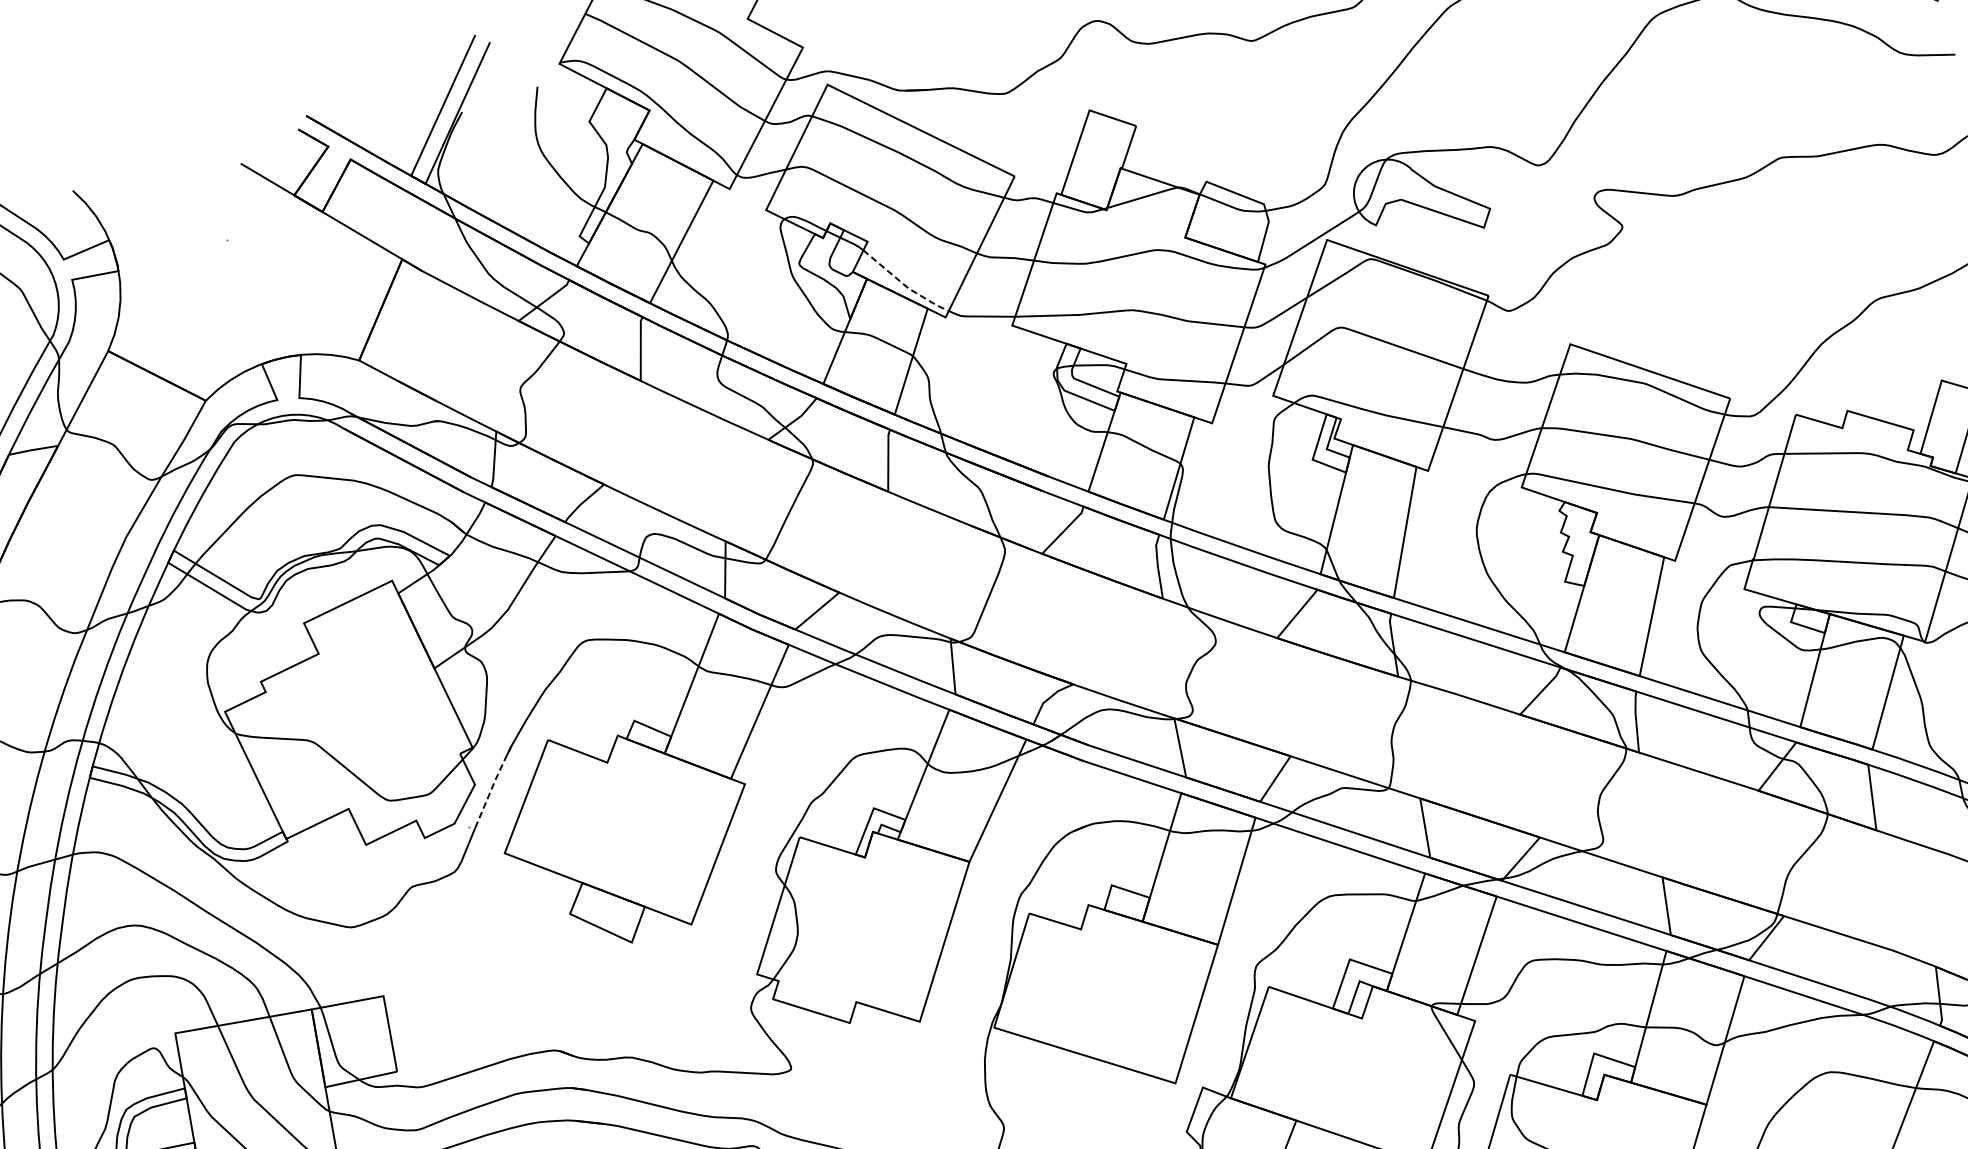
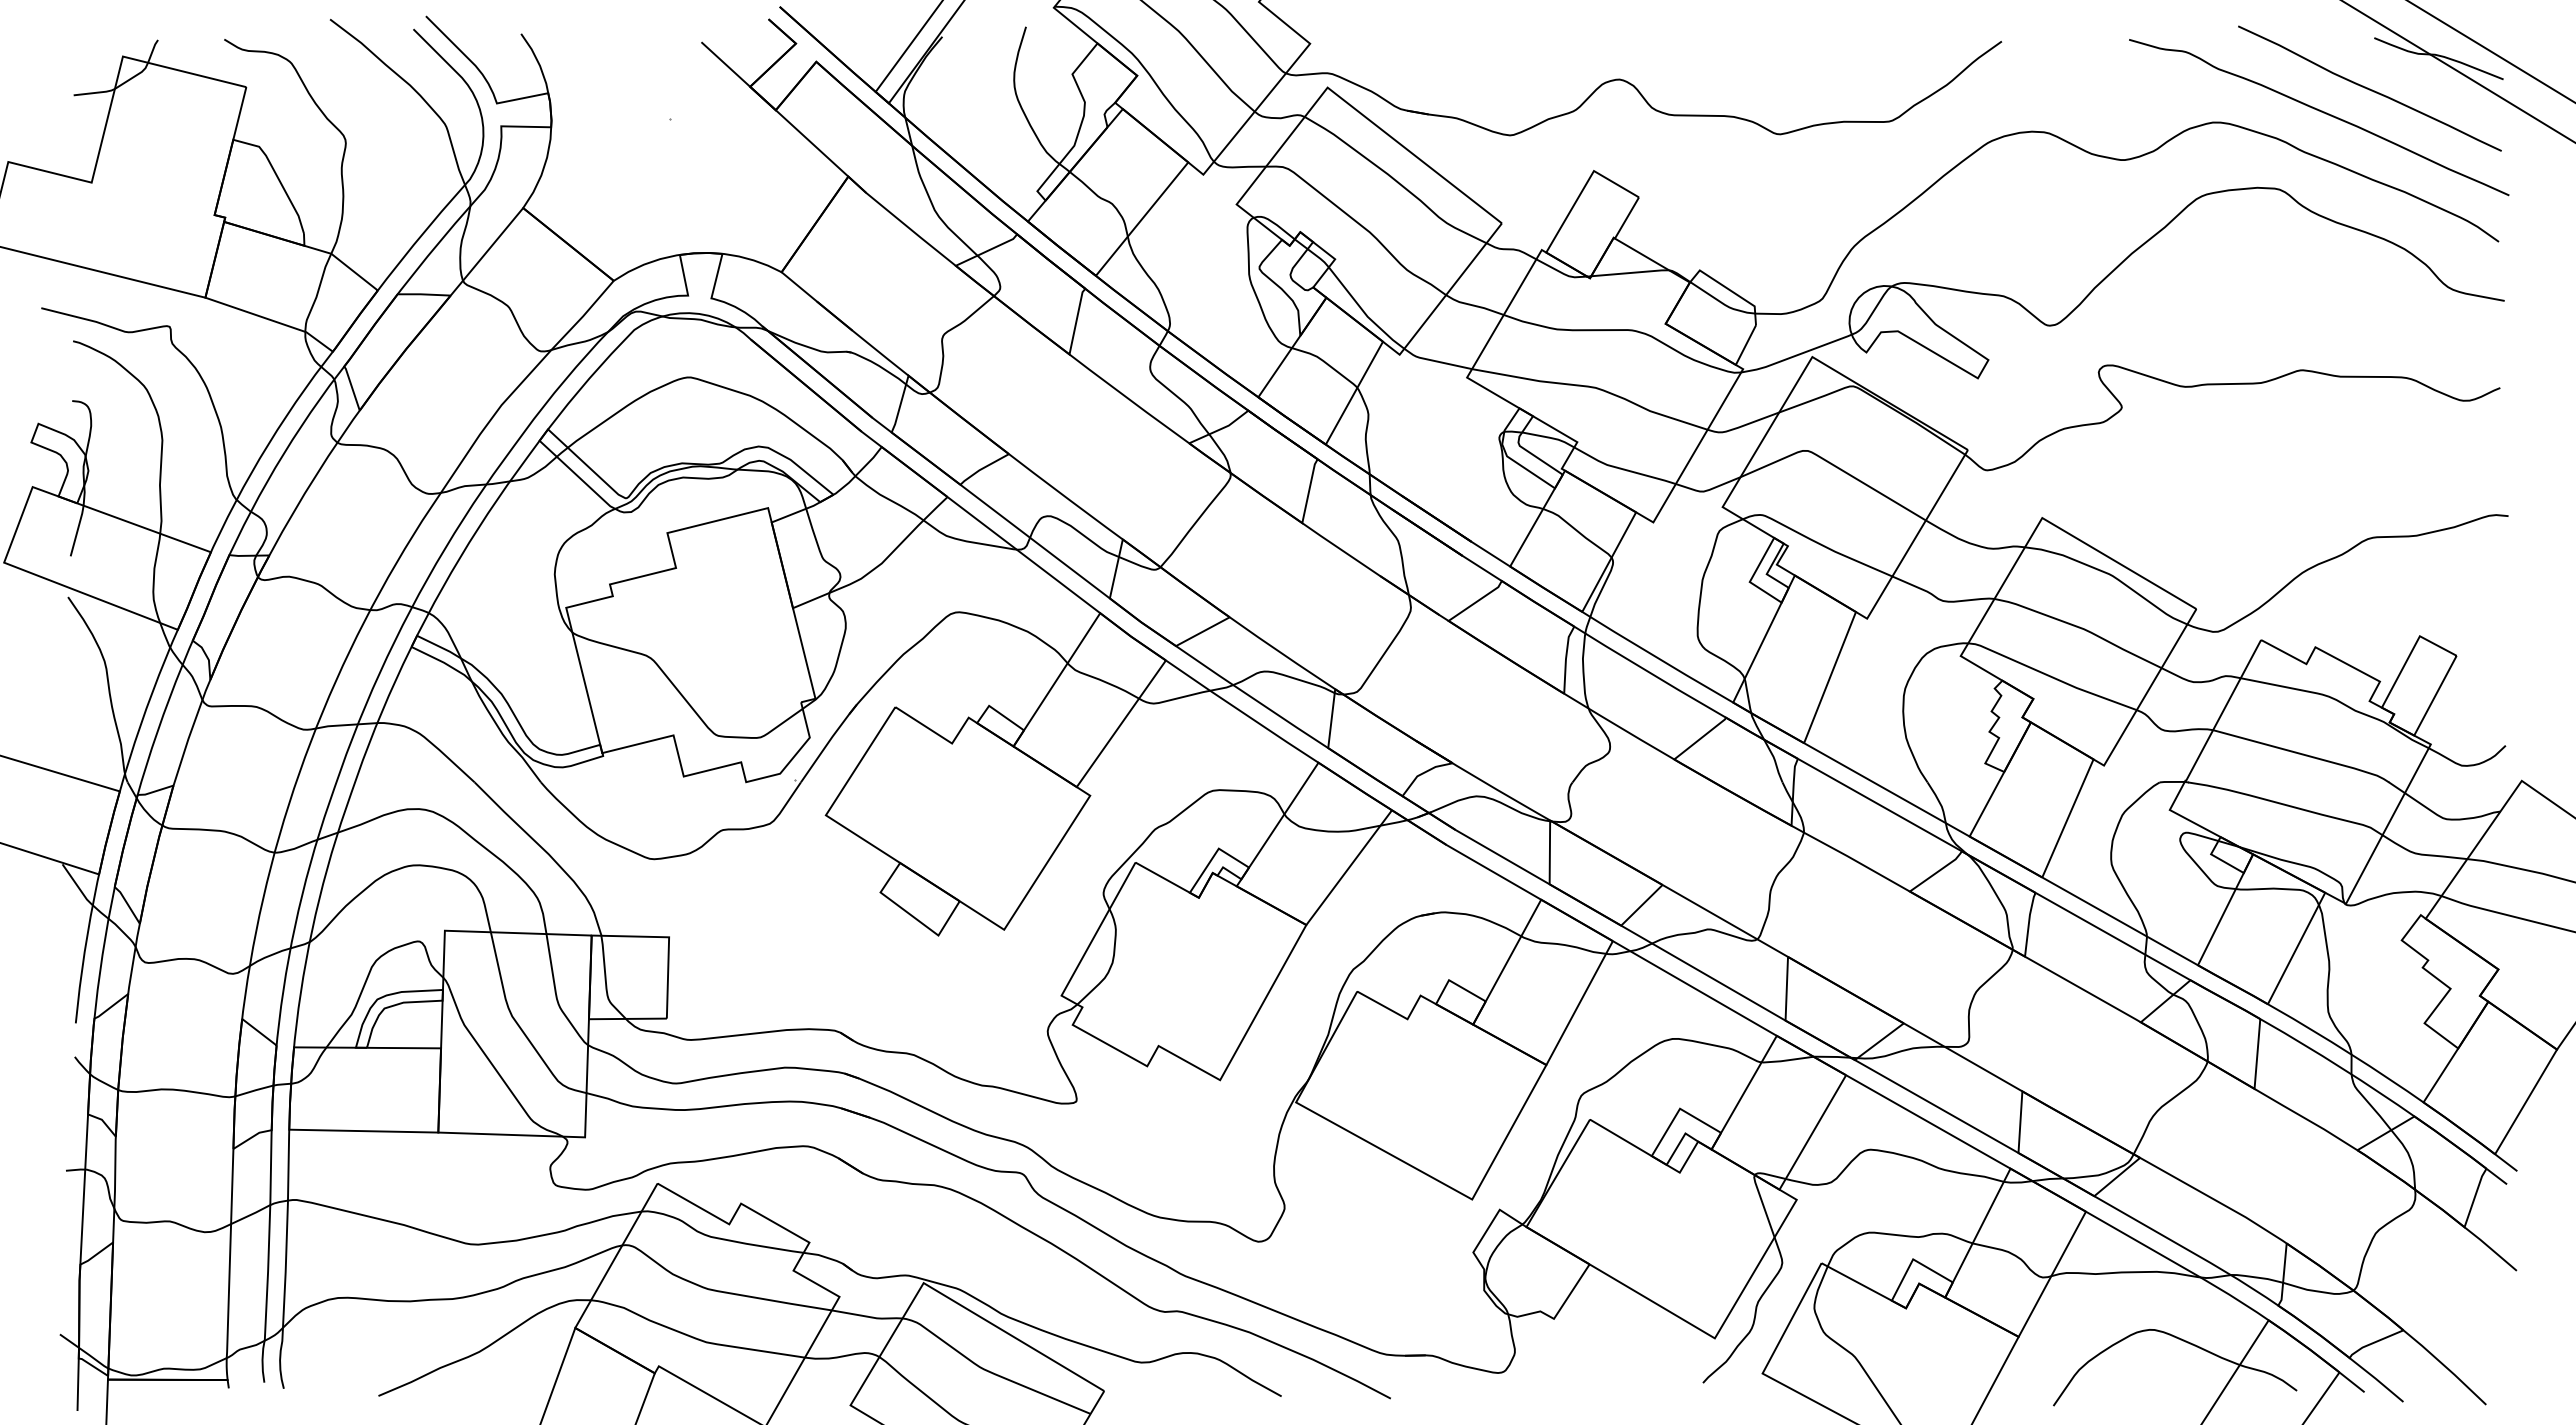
line: (905, 285) -> (1364, 312), dashed -> solid
line: (493, 784) -> (829, 741), dashed -> solid

